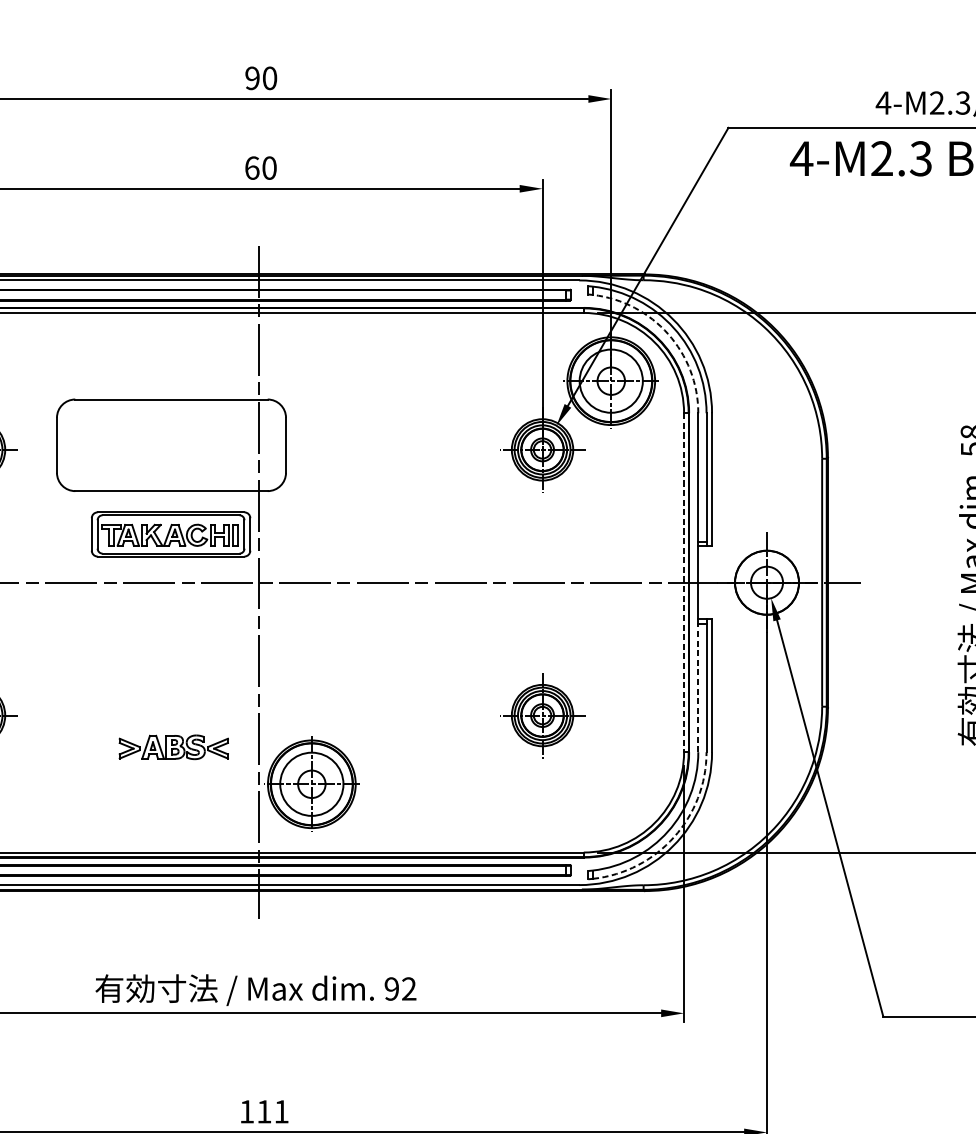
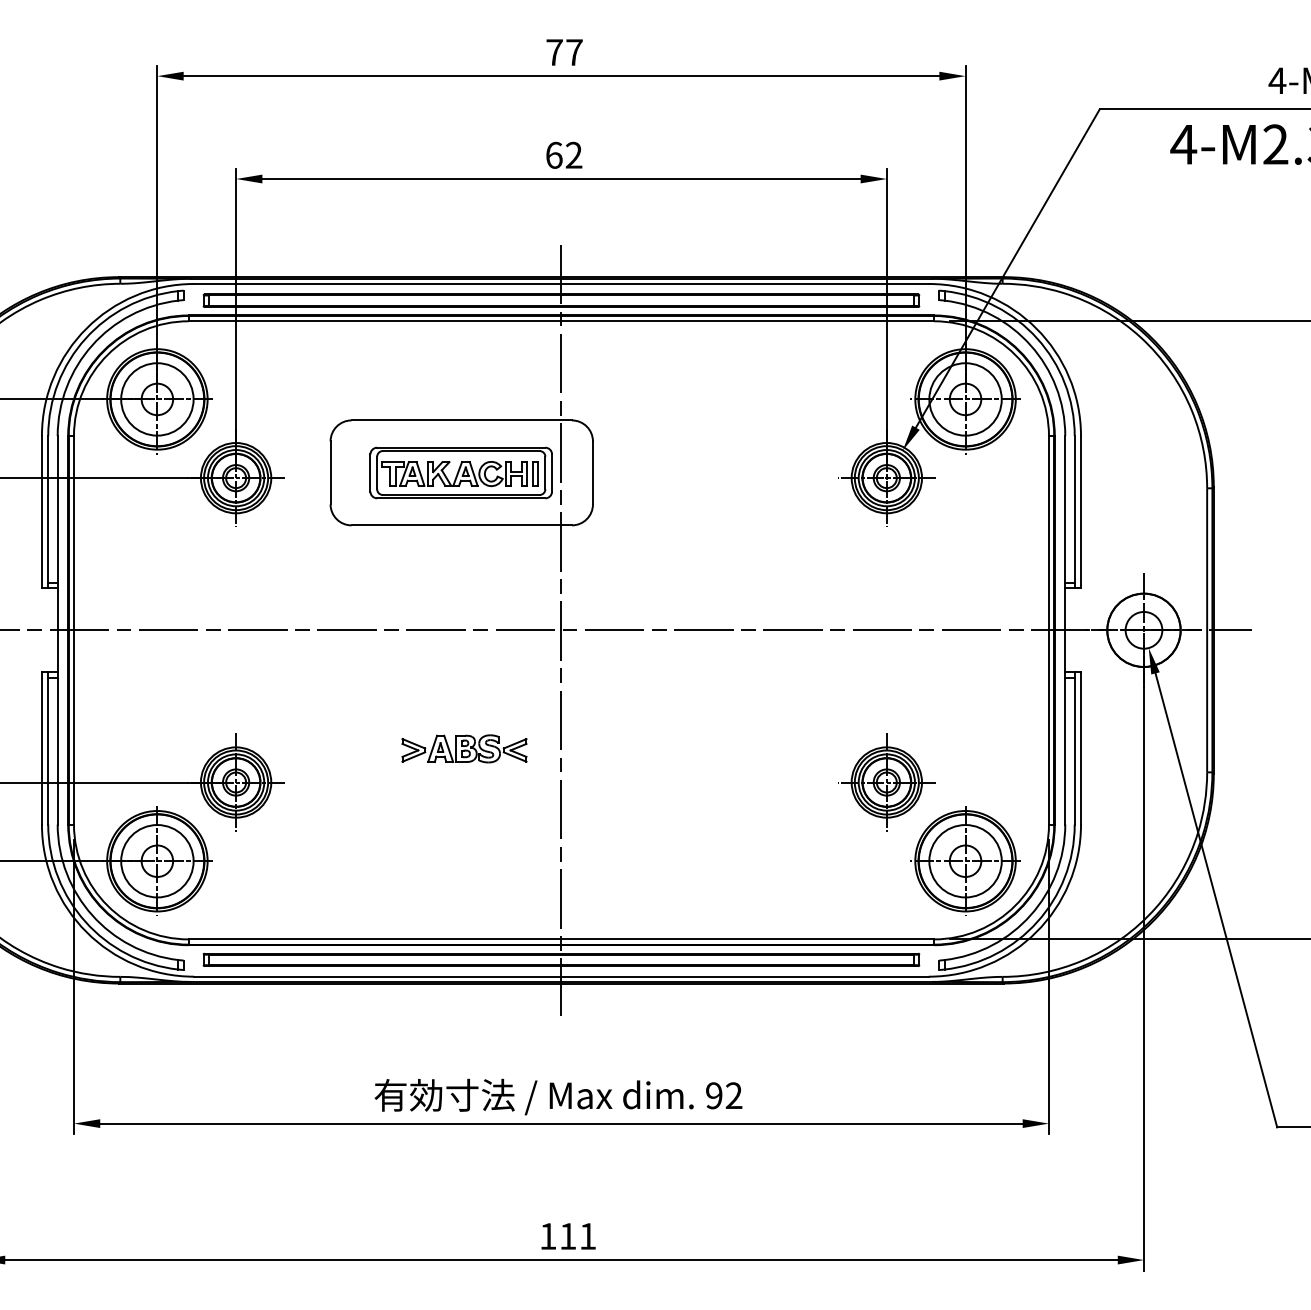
text: (261, 78) -> (564, 52), 90 -> 77
text: (269, 167) -> (573, 154), 60 -> 62
arc: (667, 334) -> (1030, 345), dashed -> solid
part: (170, 534) -> (460, 472), moved
line: (683, 582) -> (1048, 630), dashed -> solid
line: (698, 687) -> (1065, 750), dashed -> solid
part: (173, 746) -> (464, 748), moved
part: (311, 783) -> (965, 860), moved
arc: (674, 836) -> (1037, 921), dashed -> solid

